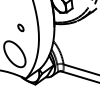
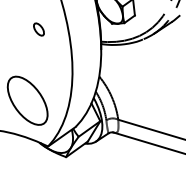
part: (20, 27) -> (38, 28), moved

